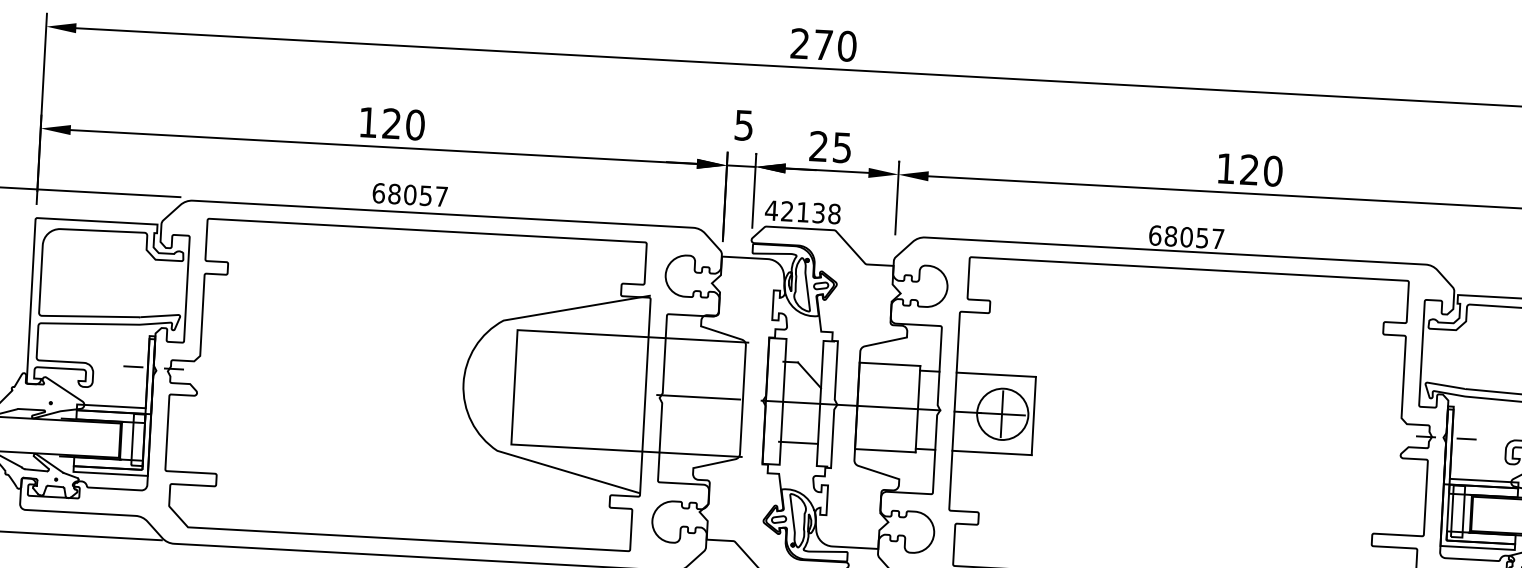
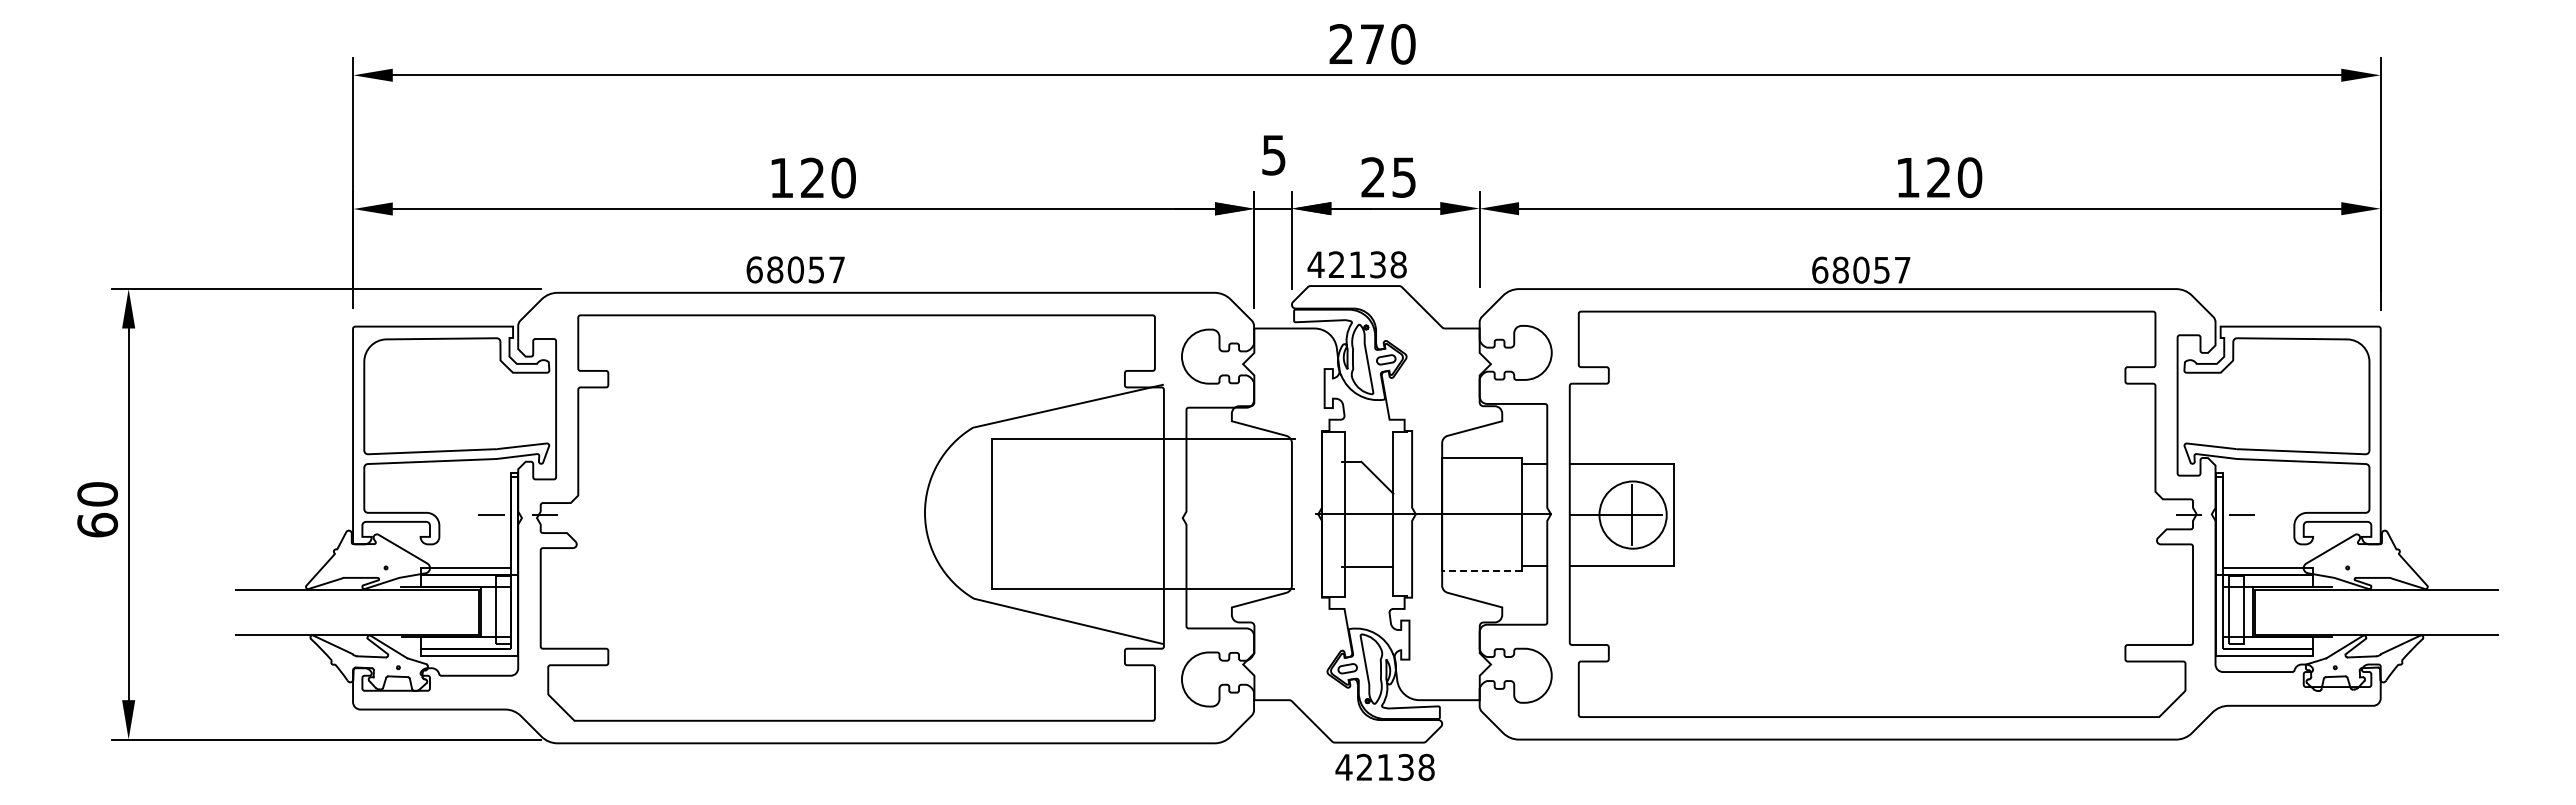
text: (410, 194) -> (795, 269), moved
line: (698, 397) -> (1233, 514), removed
line: (884, 451) -> (1481, 571), solid -> dashed

